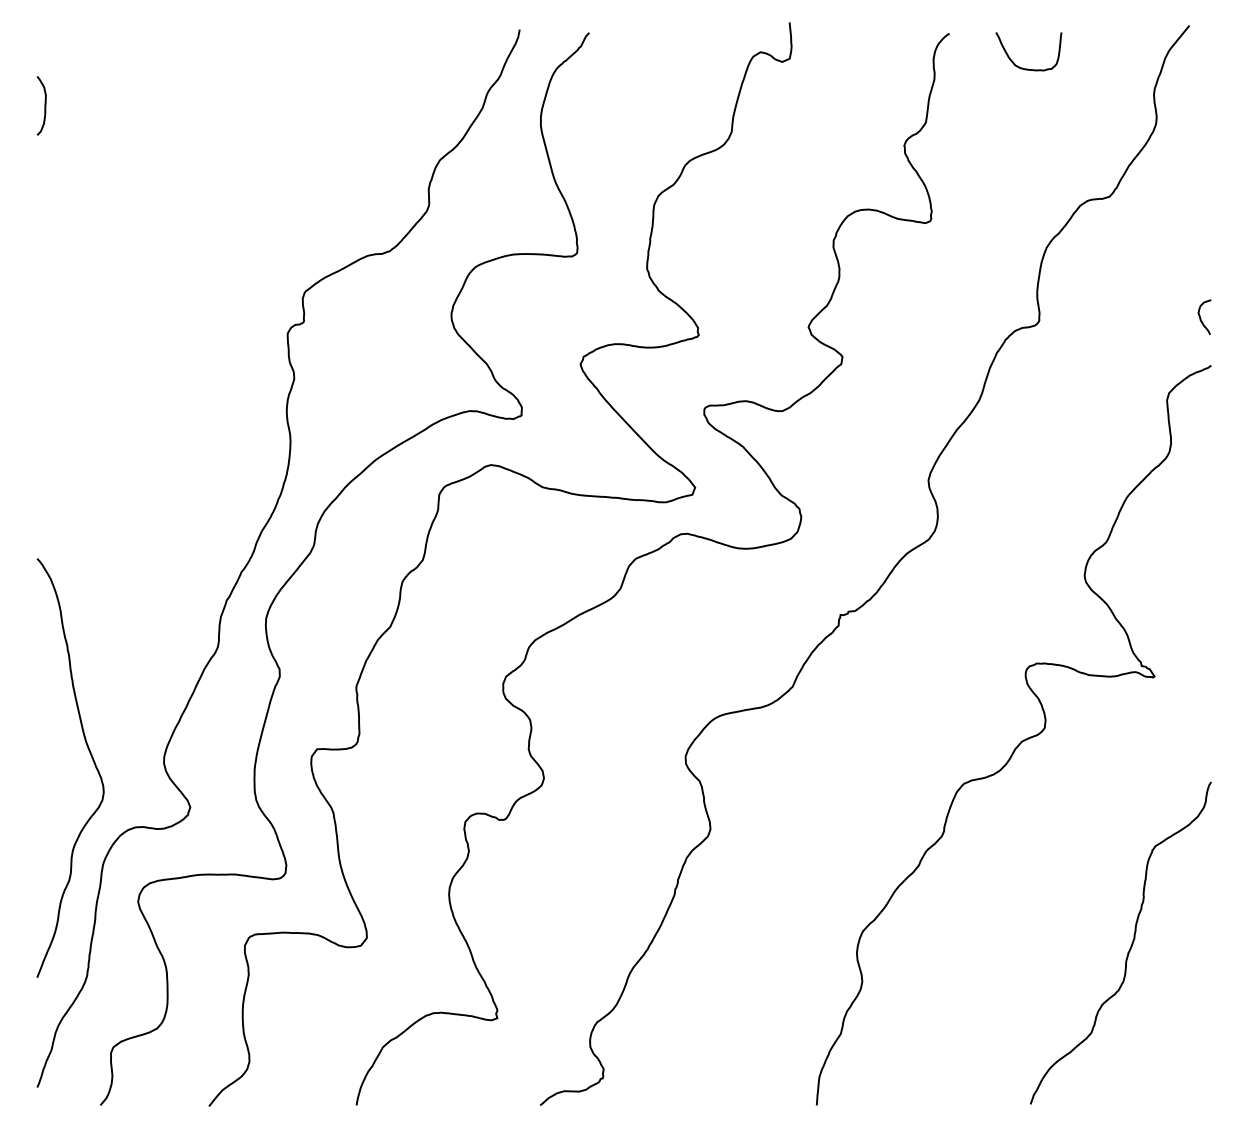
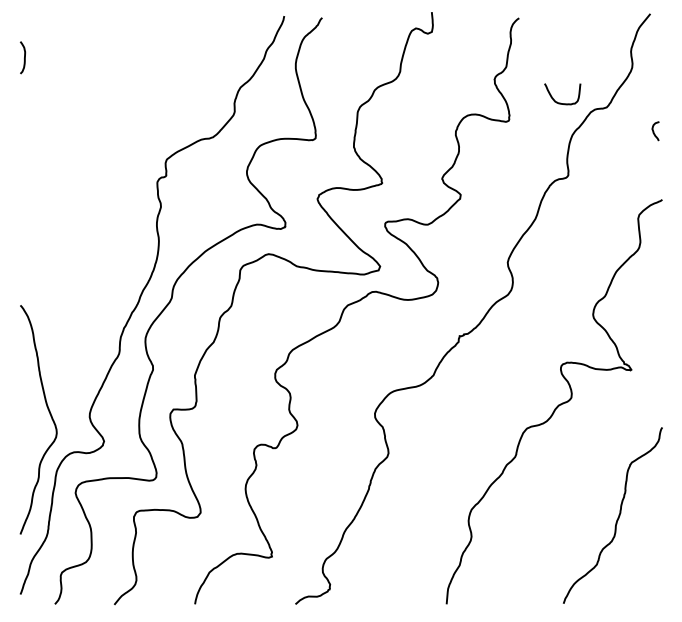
curve: (1024, 66) -> (560, 102), moved
curve: (1202, 317) -> (654, 131), moved

